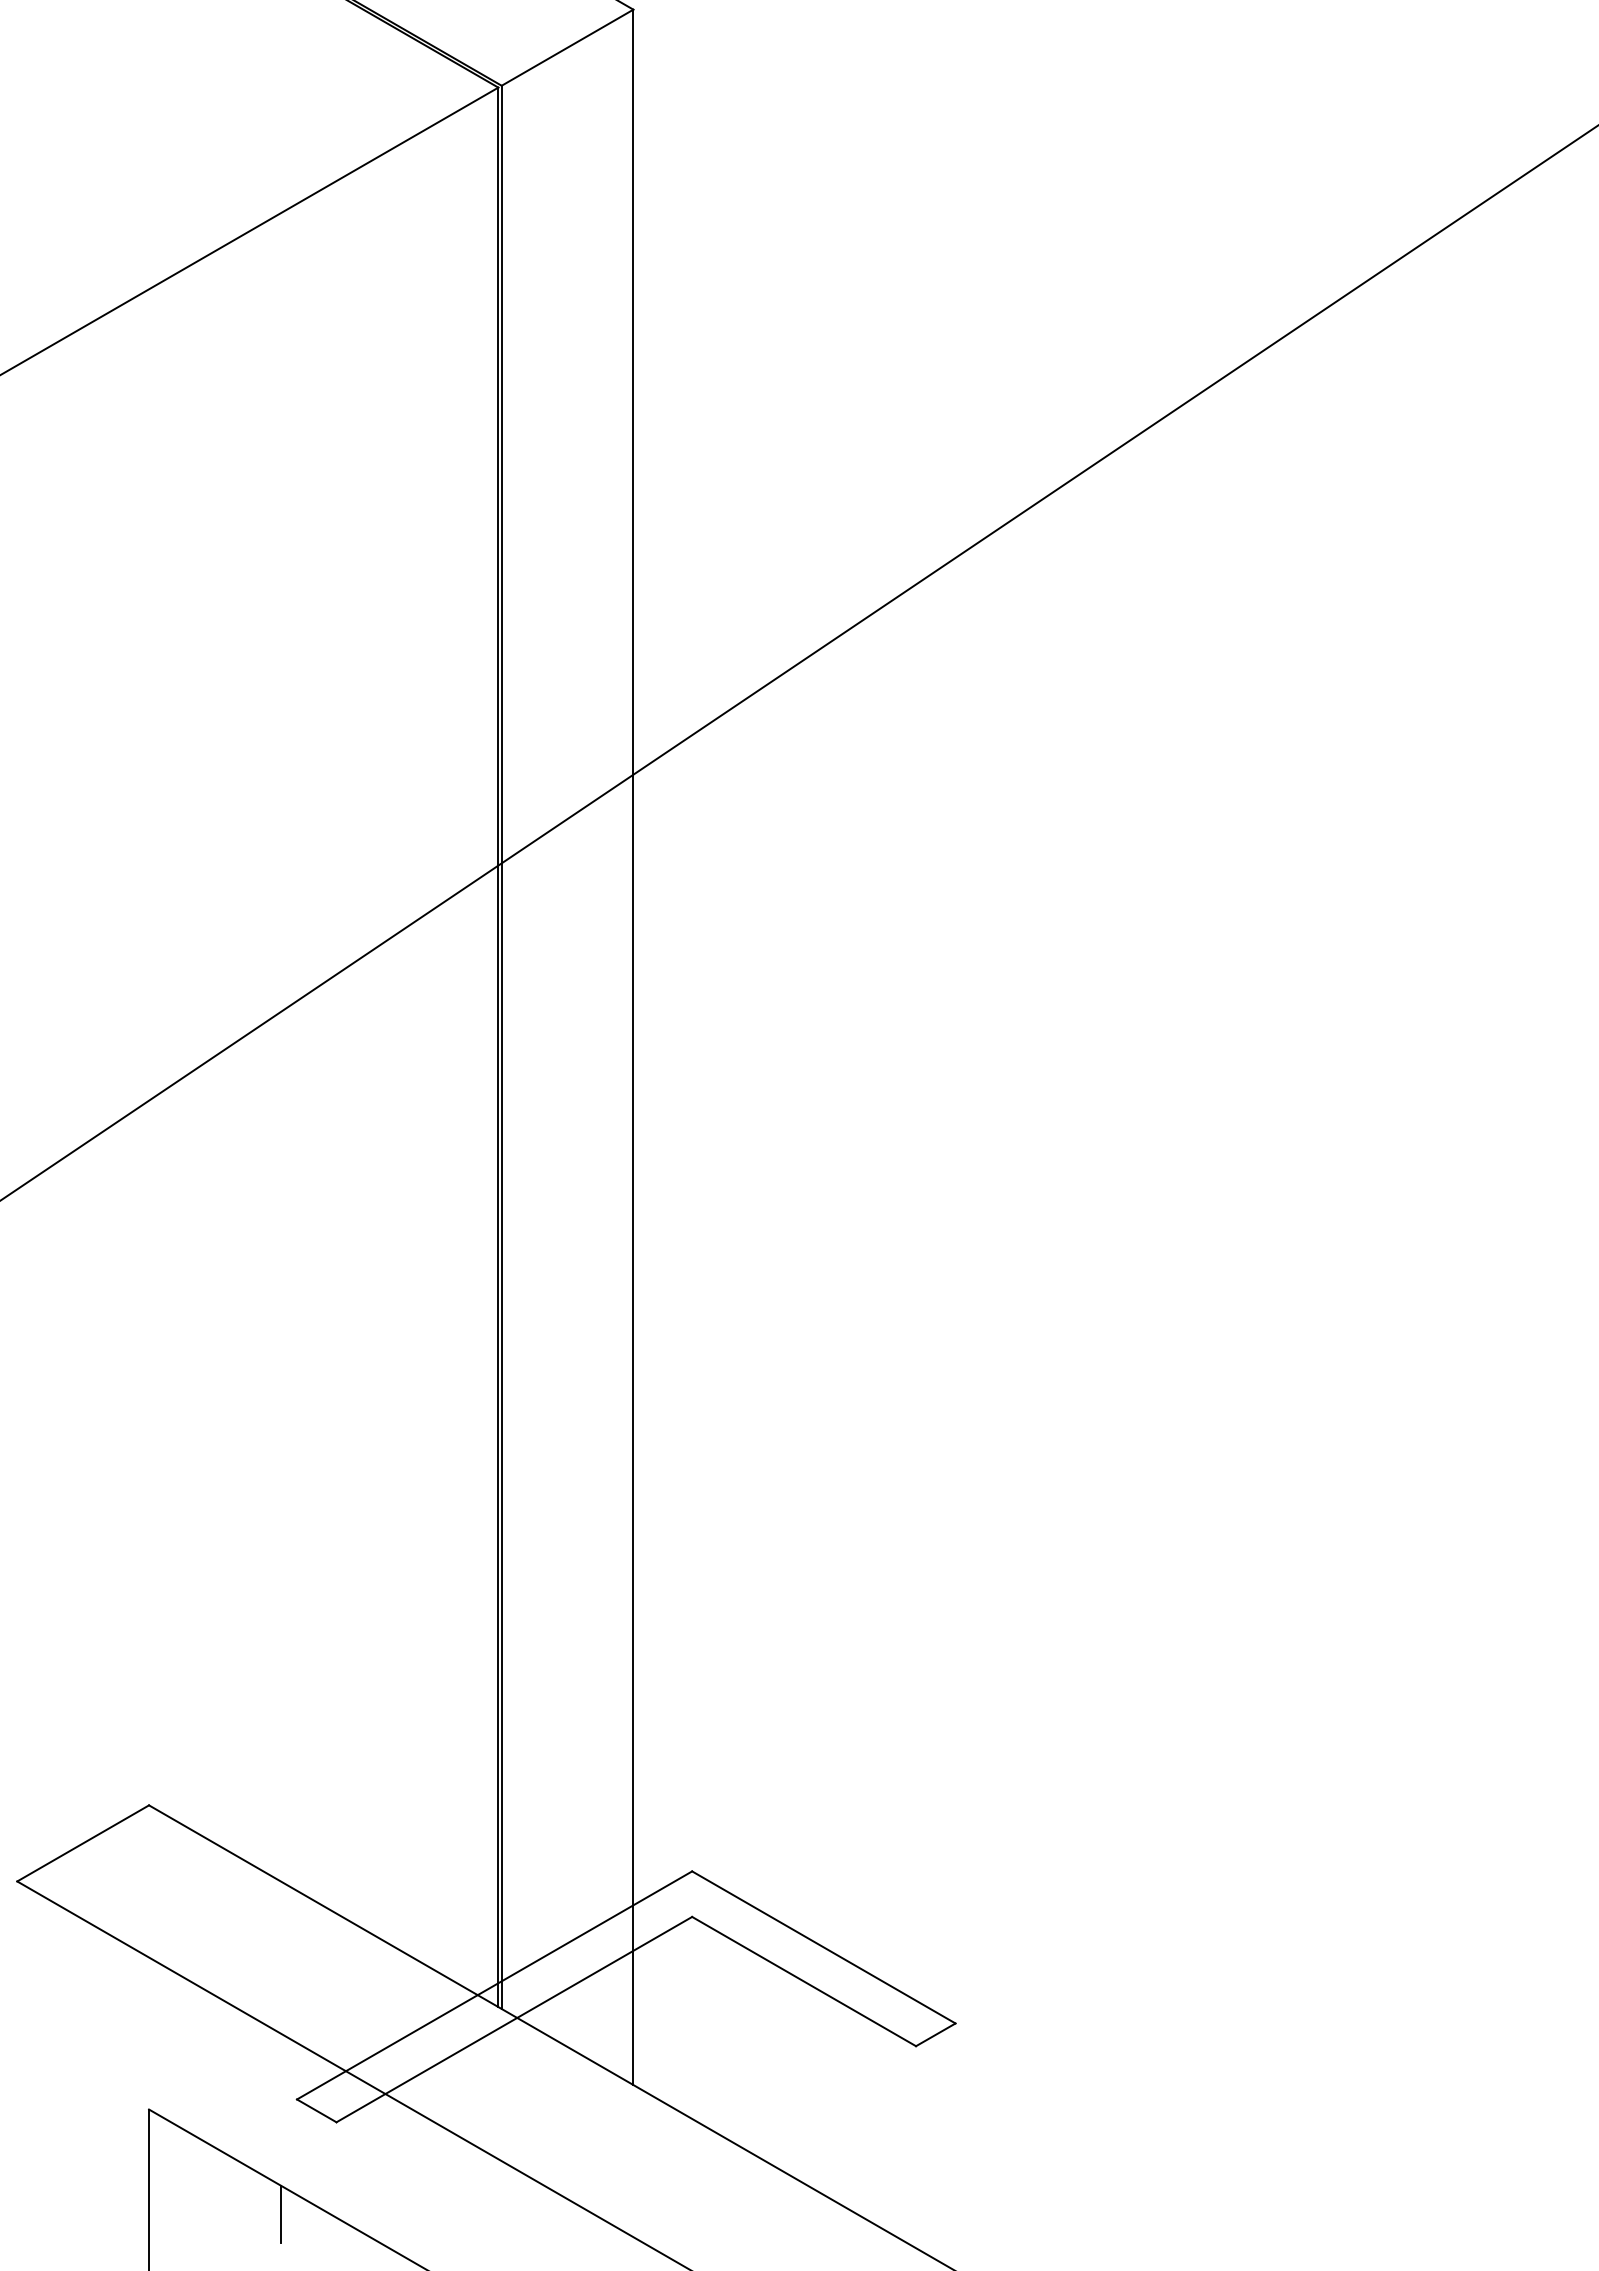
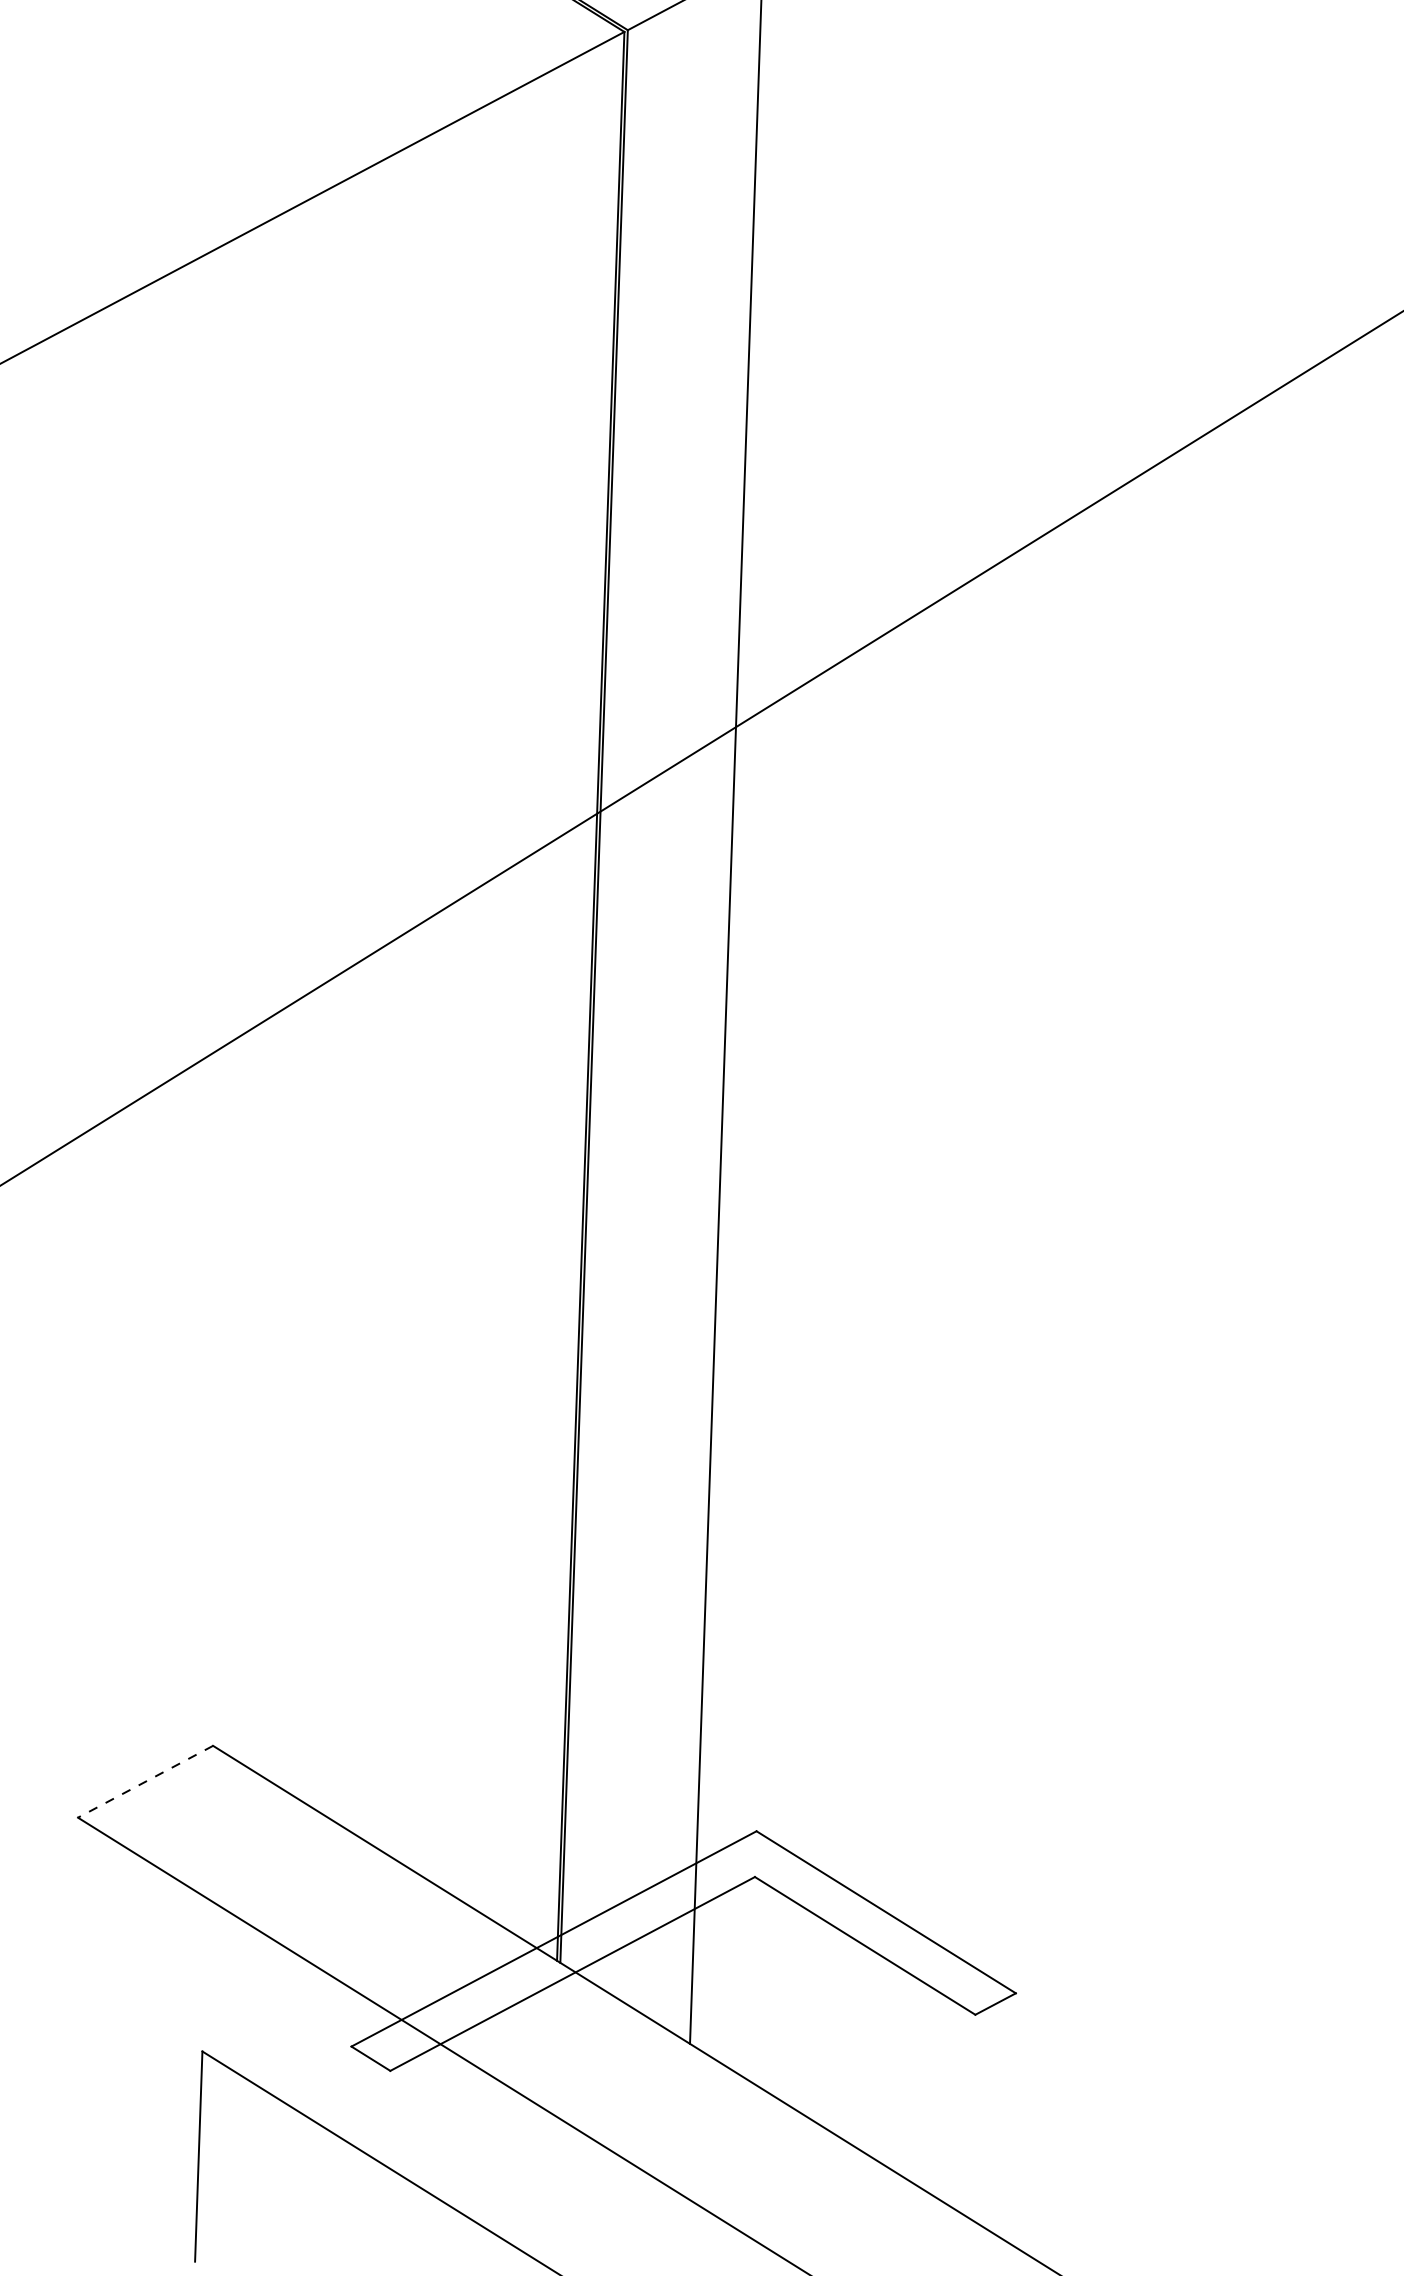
line: (82, 1843) -> (144, 1781), solid -> dashed
line: (280, 2213) -> (330, 2160), removed

